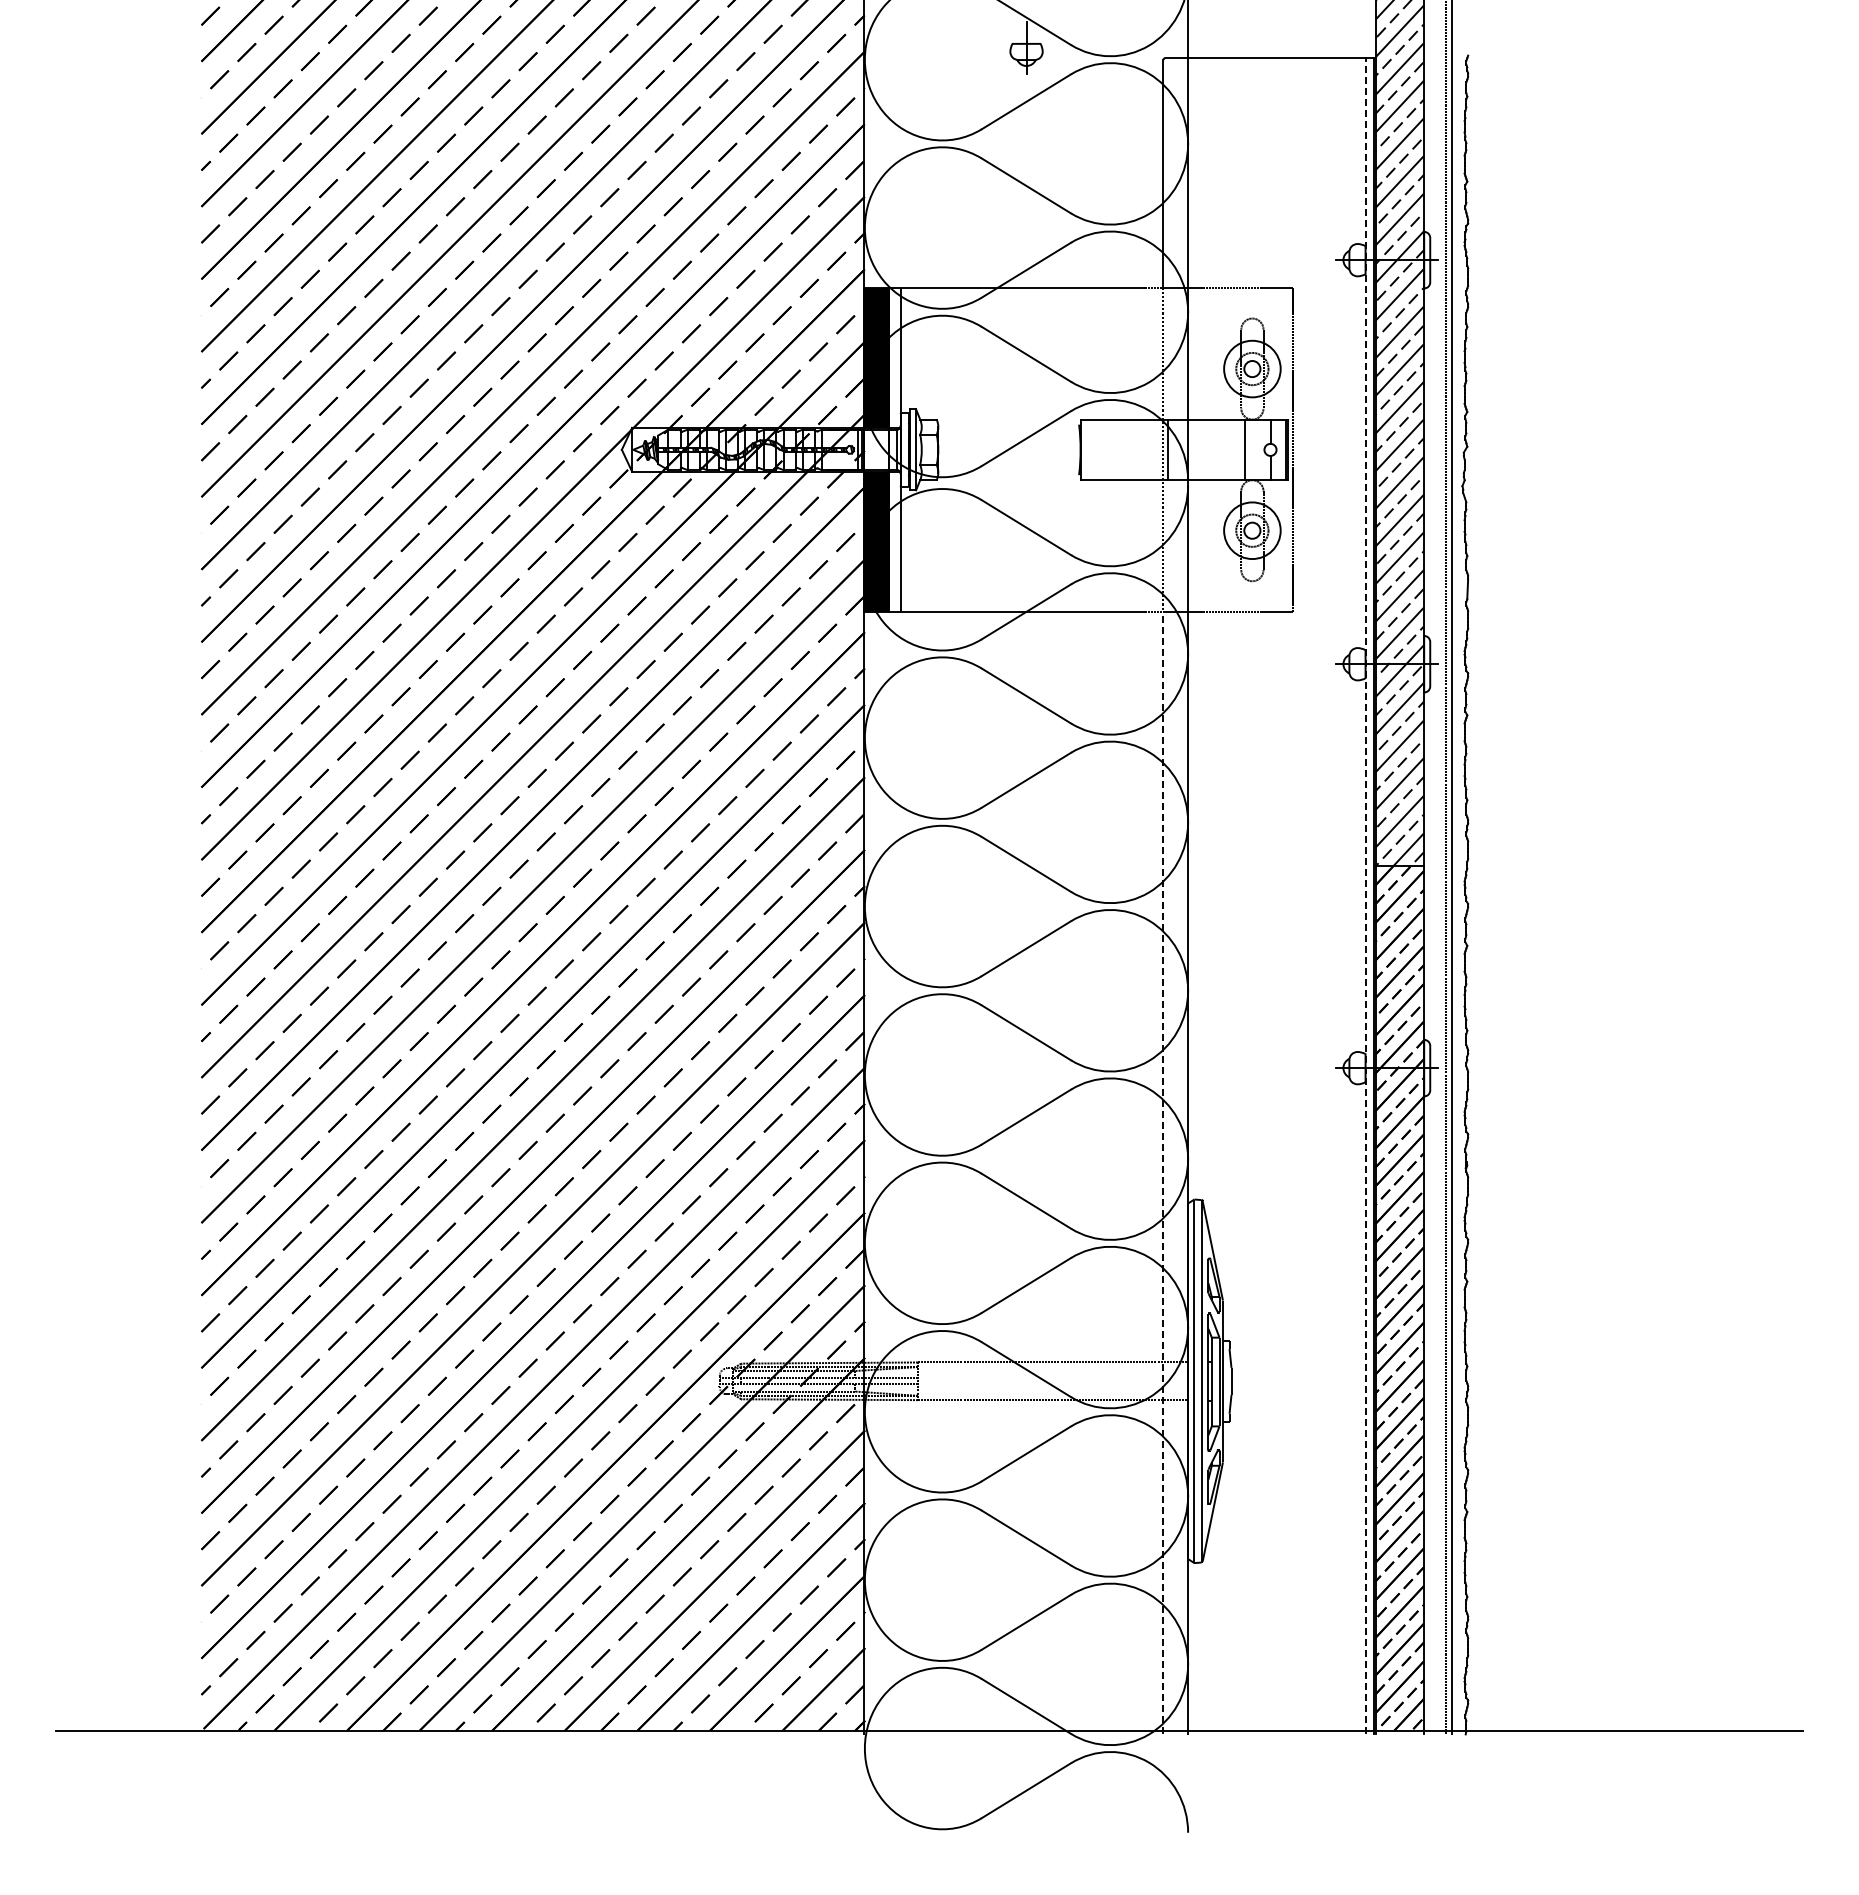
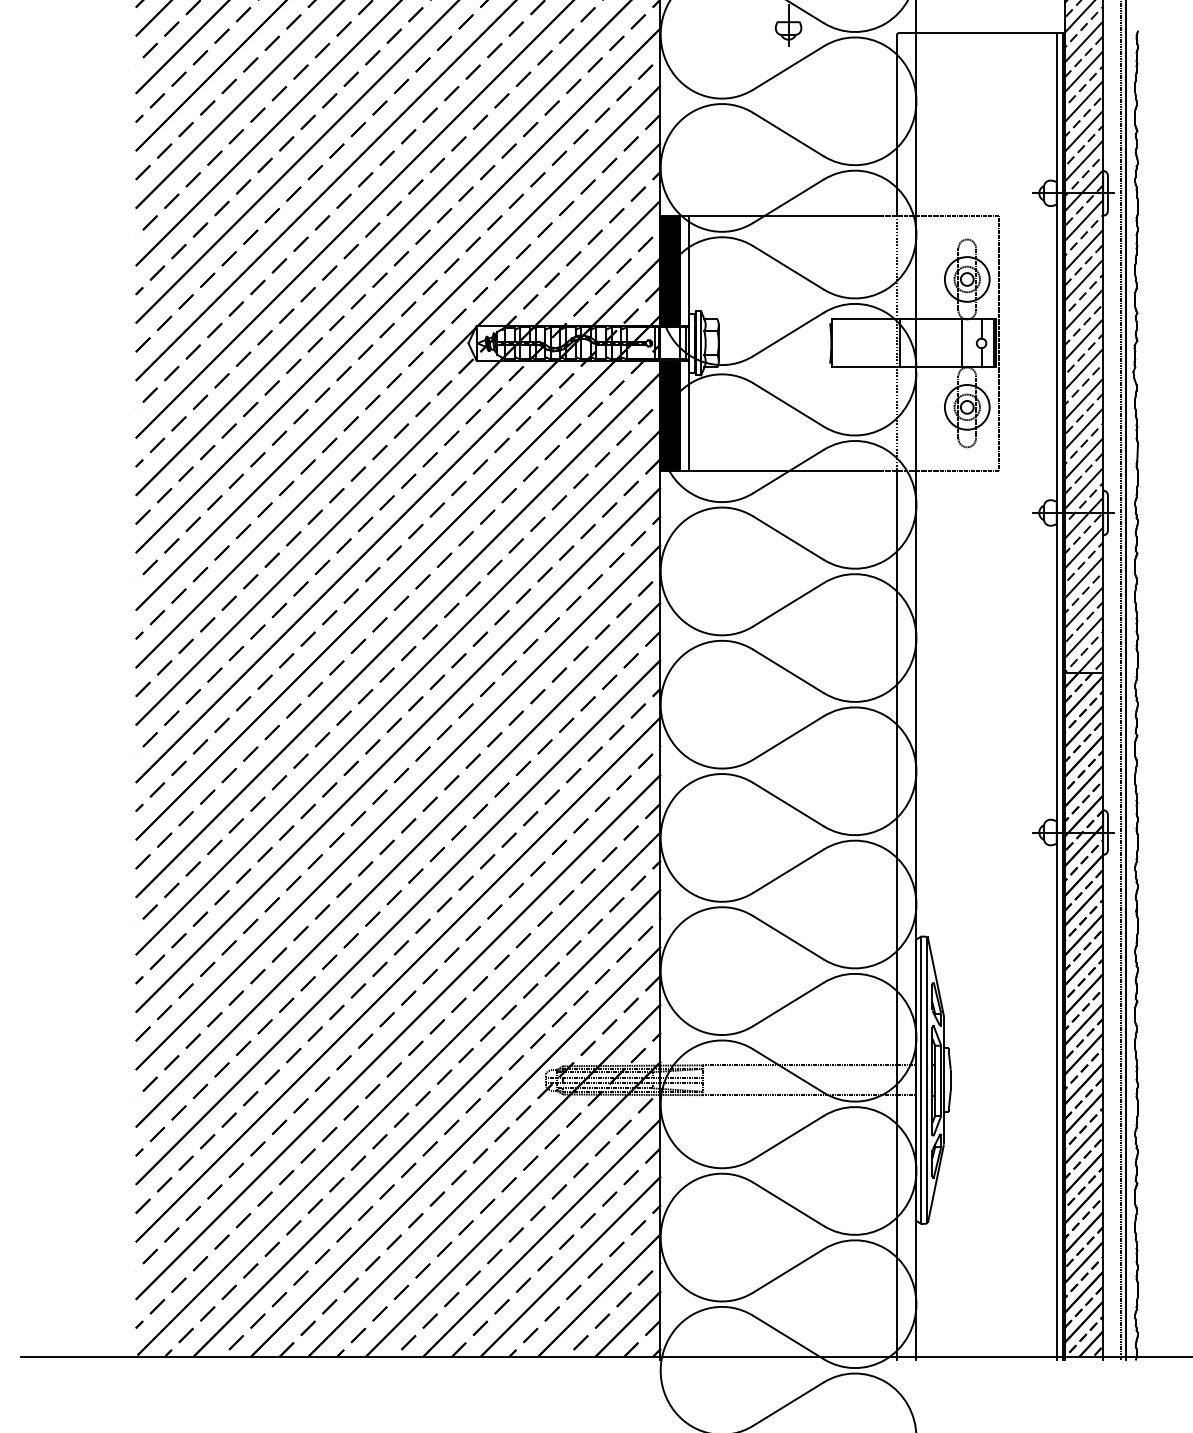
line: (1365, 895) -> (1056, 695), dashed -> solid
line: (1163, 1172) -> (896, 915), dashed -> solid

